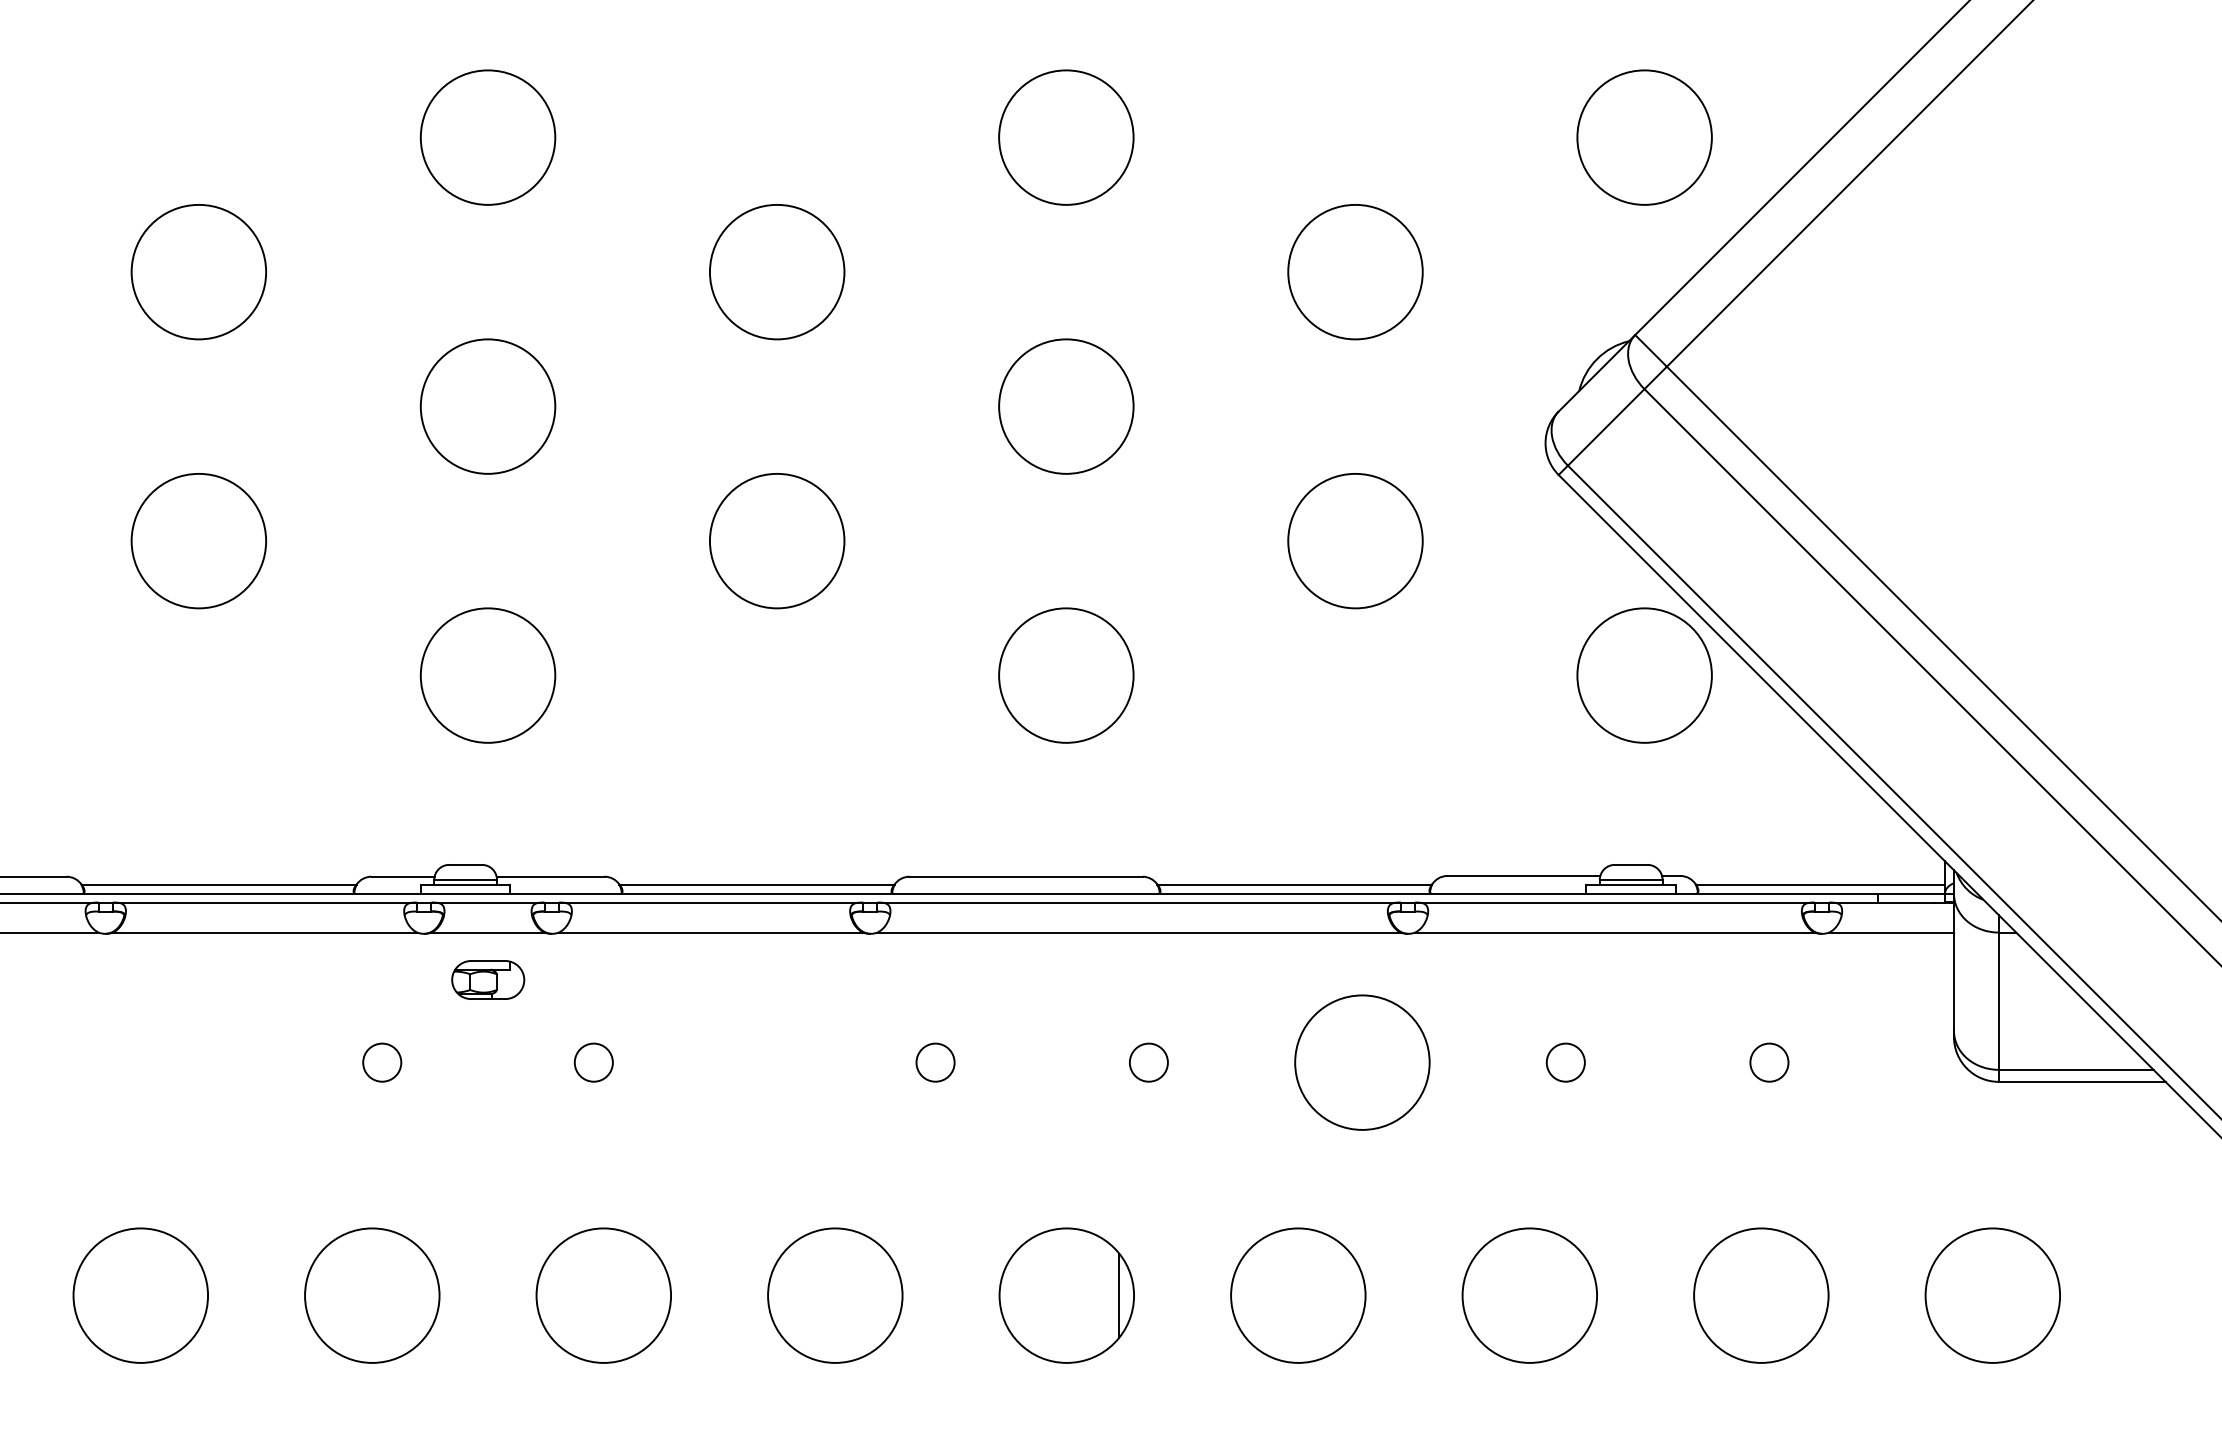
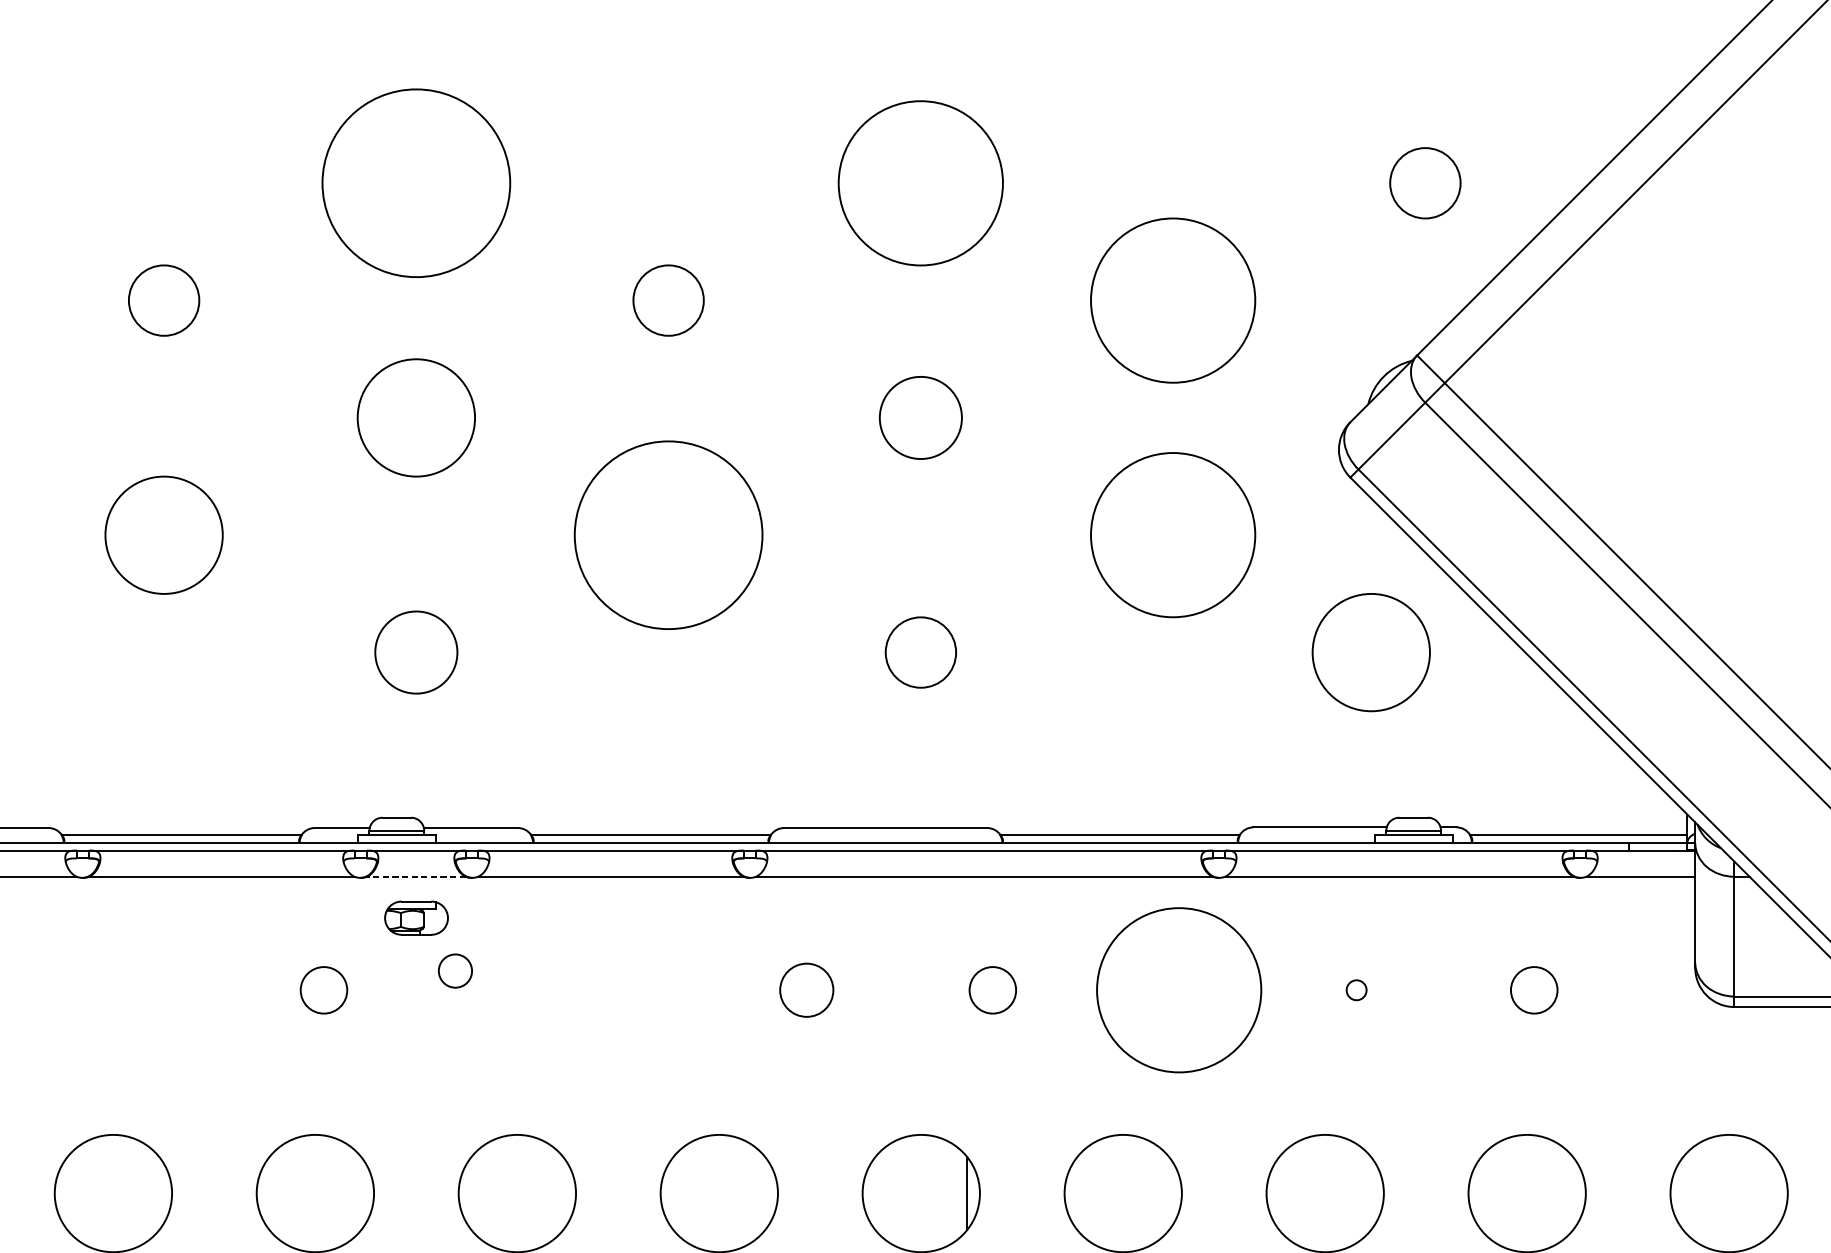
circle: (487, 137) -> (415, 183), size x1.6
circle: (1066, 137) -> (921, 183), size x1.4
circle: (1644, 137) -> (1425, 183), size x0.6
circle: (198, 271) -> (163, 300), size x0.6
circle: (776, 271) -> (668, 300), size x0.6
circle: (1355, 271) -> (1173, 300), size x1.4
circle: (1066, 406) -> (921, 417), size x0.7
circle: (776, 540) -> (668, 534), size x1.6
circle: (1355, 541) -> (1173, 535), size x1.4
circle: (487, 675) -> (415, 652), size x0.7
circle: (1066, 675) -> (921, 652), size x0.6
circle: (1644, 675) -> (1371, 652), moved
line: (488, 932) -> (416, 876), solid -> dashed
circle: (382, 1062) -> (324, 990), size x1.4
circle: (593, 1062) -> (455, 970), moved
circle: (935, 1062) -> (806, 990), size x1.6
circle: (1148, 1062) -> (992, 990), size x1.4
circle: (1362, 1062) -> (1179, 990), size x1.4
circle: (1565, 1062) -> (1356, 990), size x0.6
circle: (1769, 1062) -> (1534, 990), size x1.4

